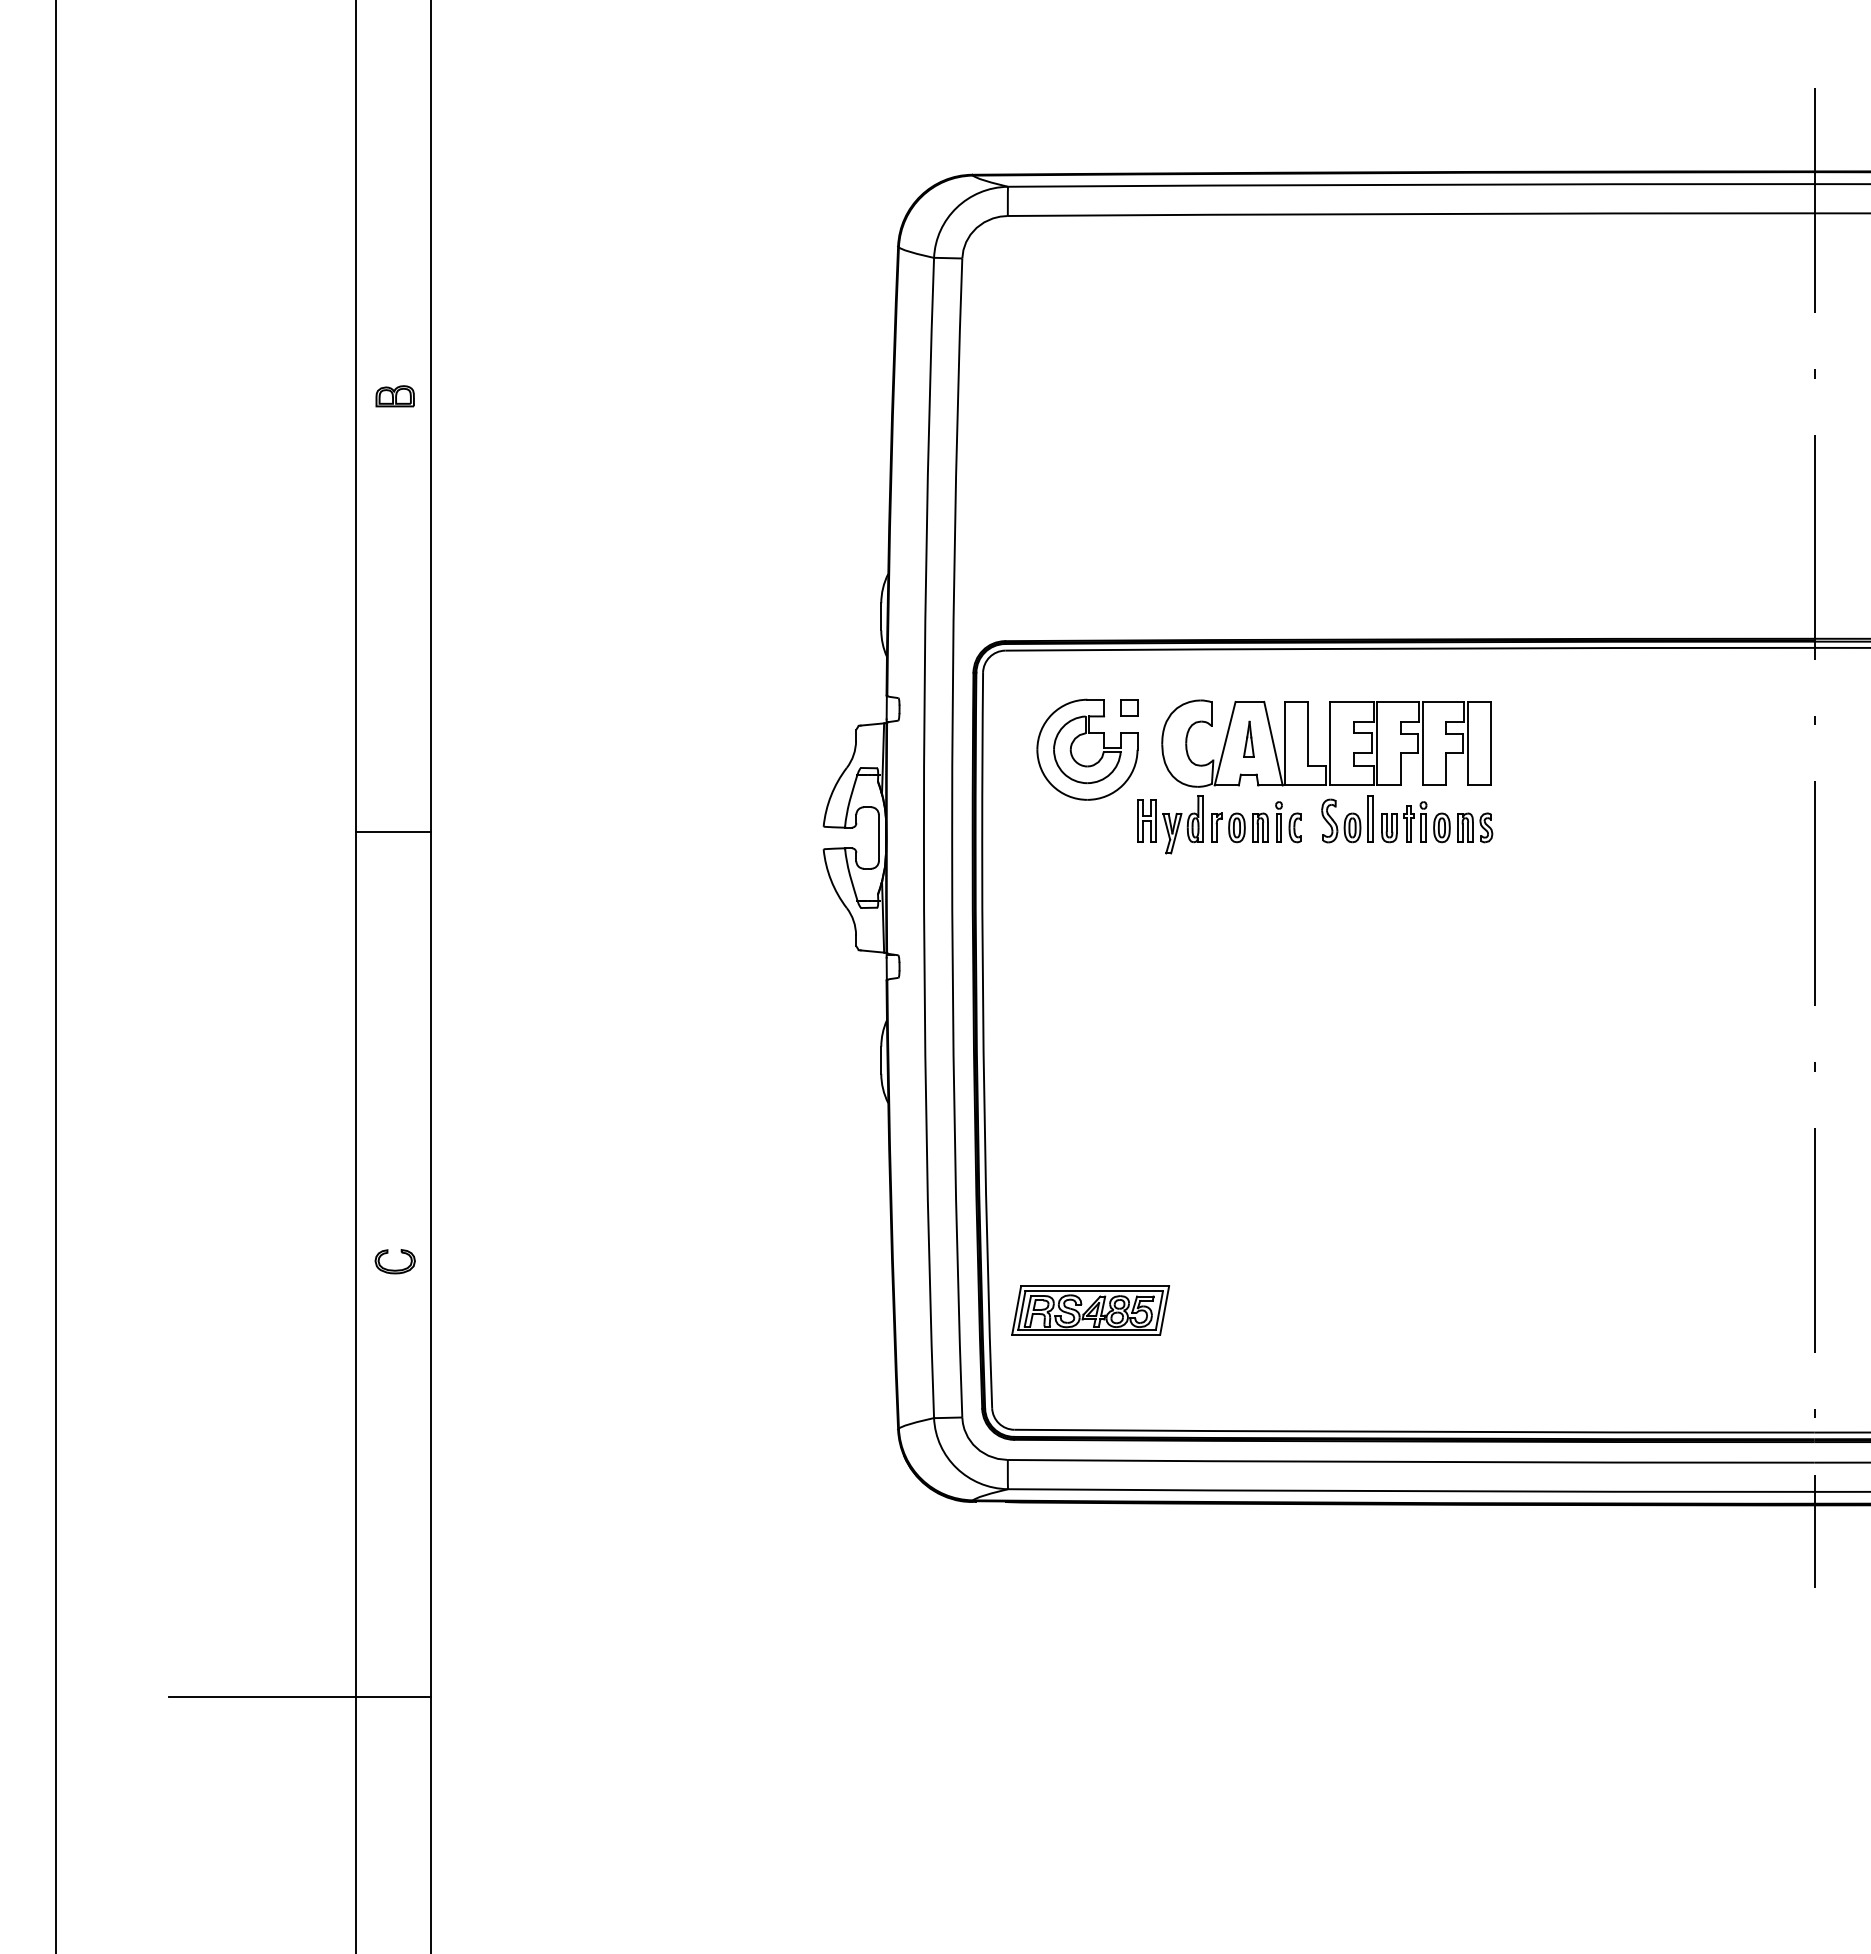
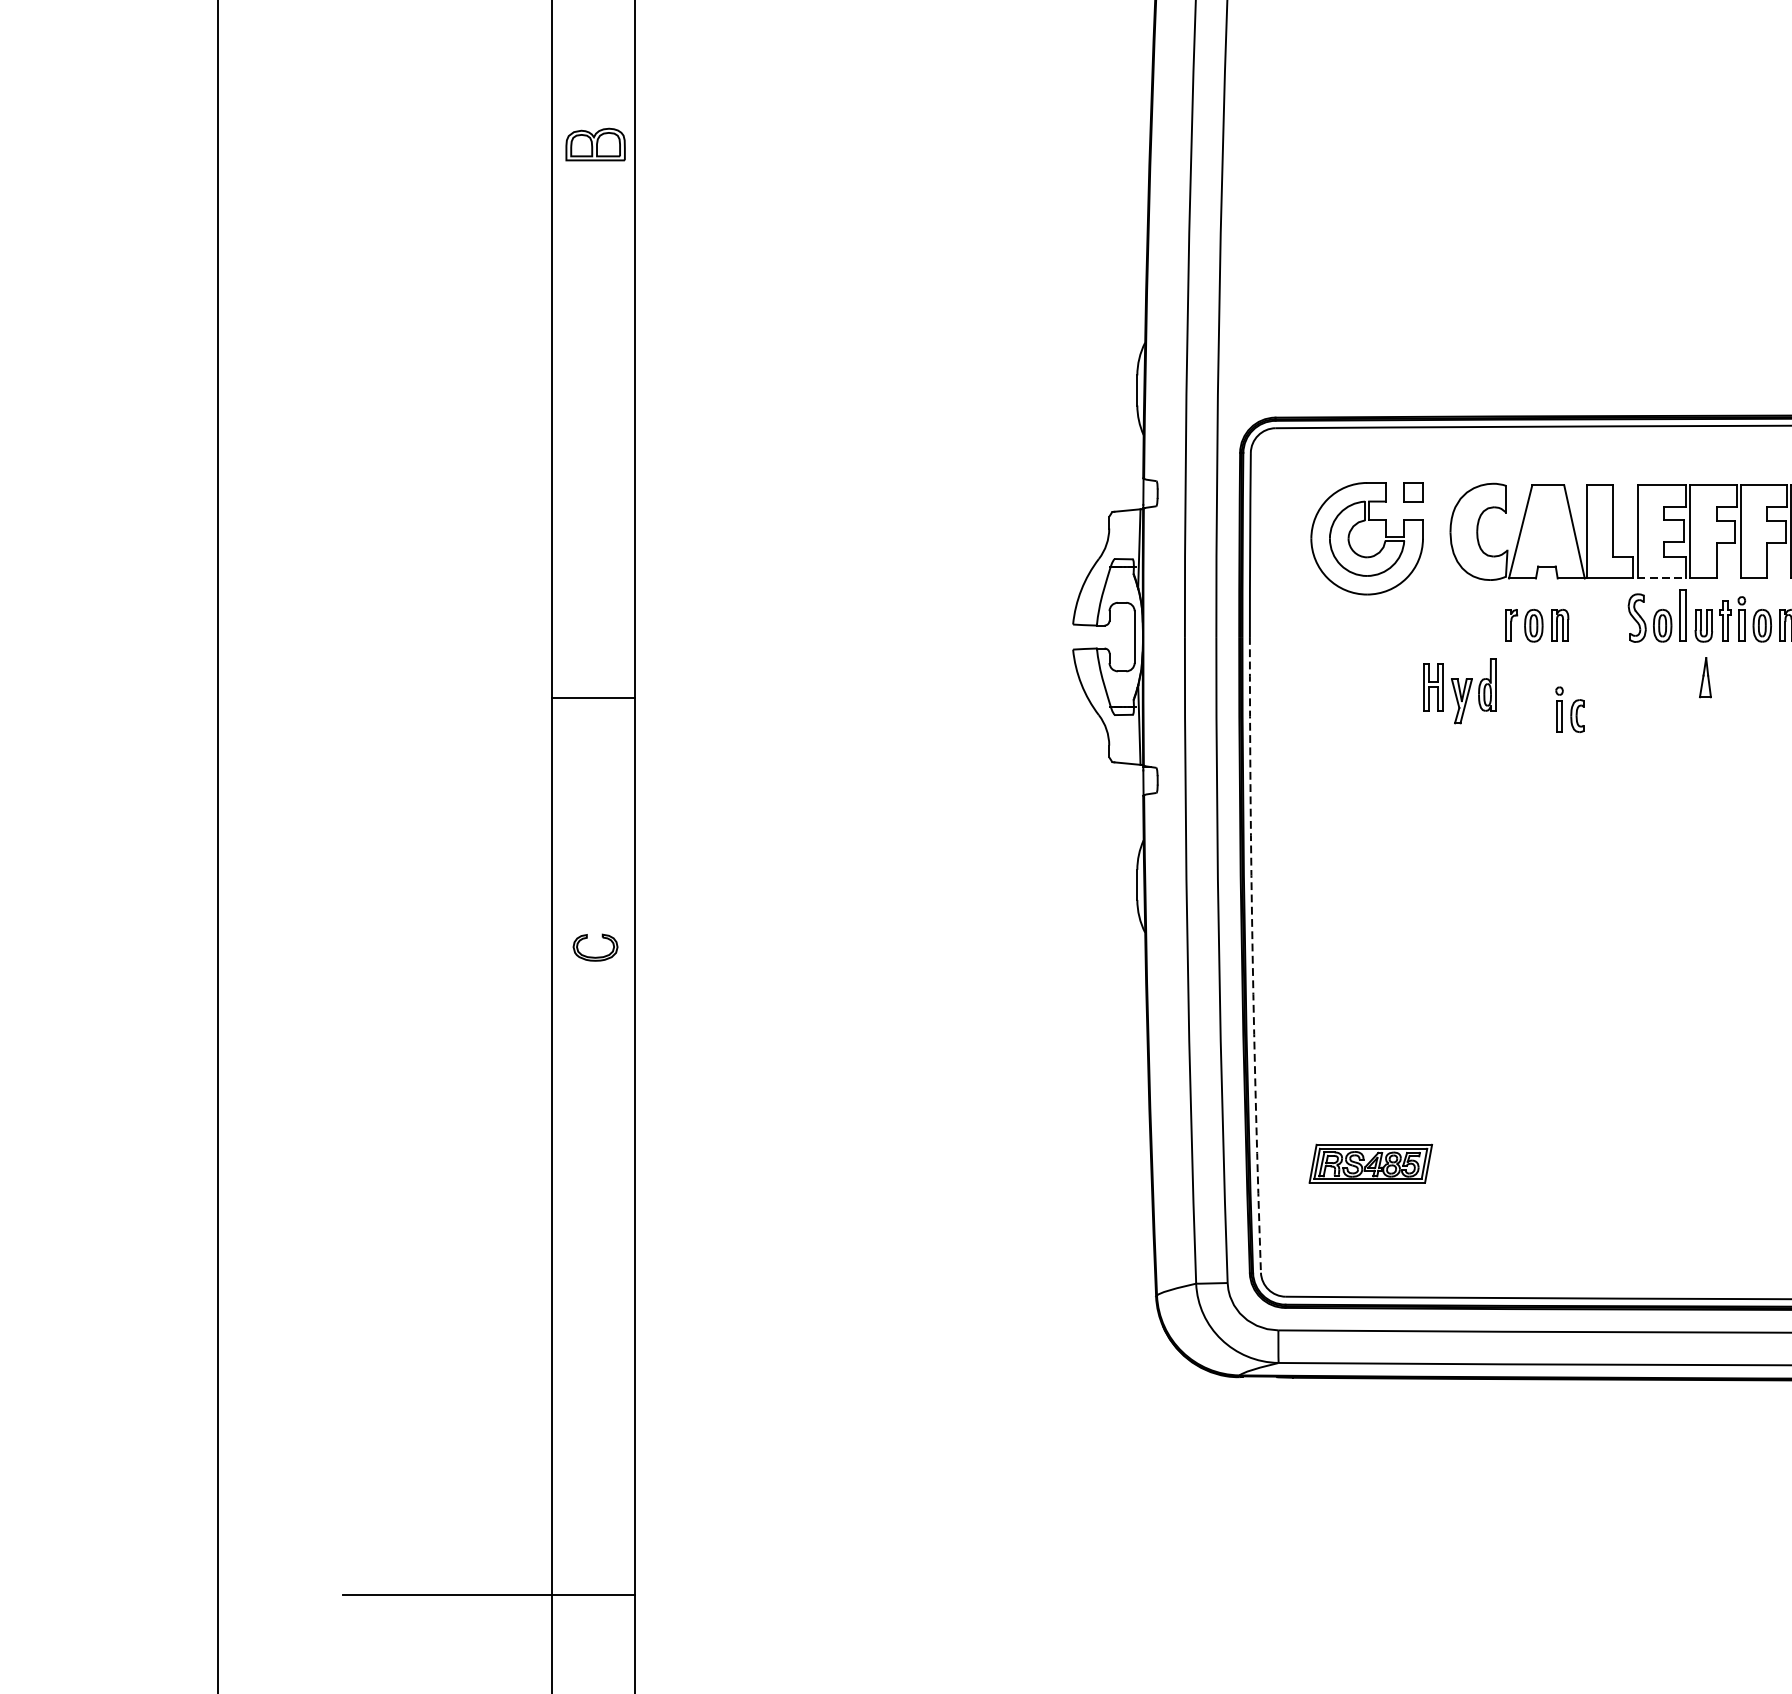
part: (394, 396) -> (594, 144), size x1.4
part: (1248, 738) -> (1704, 676), moved
line: (1351, 785) -> (1661, 578), solid -> dashed
part: (1288, 822) -> (1570, 710), moved
part: (1170, 824) -> (1459, 691), moved
line: (393, 832) -> (593, 697), moved
arc: (984, 1123) -> (1252, 955), solid -> dashed
part: (394, 1269) -> (594, 956), moved
part: (1090, 1310) -> (1370, 1163), size x0.7

